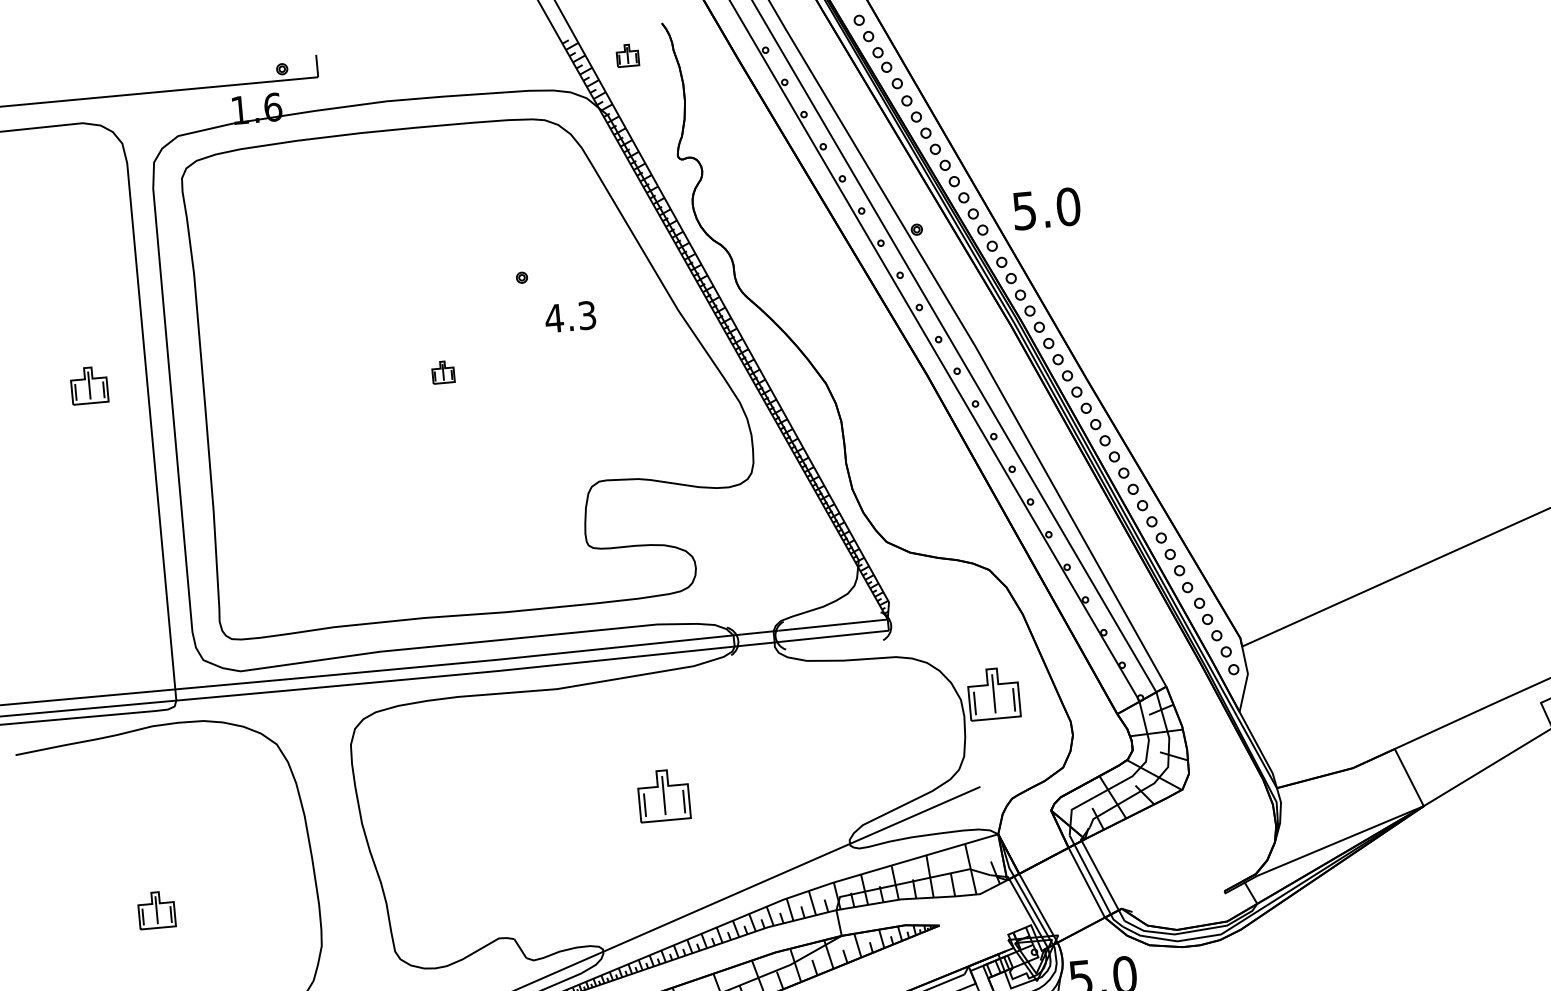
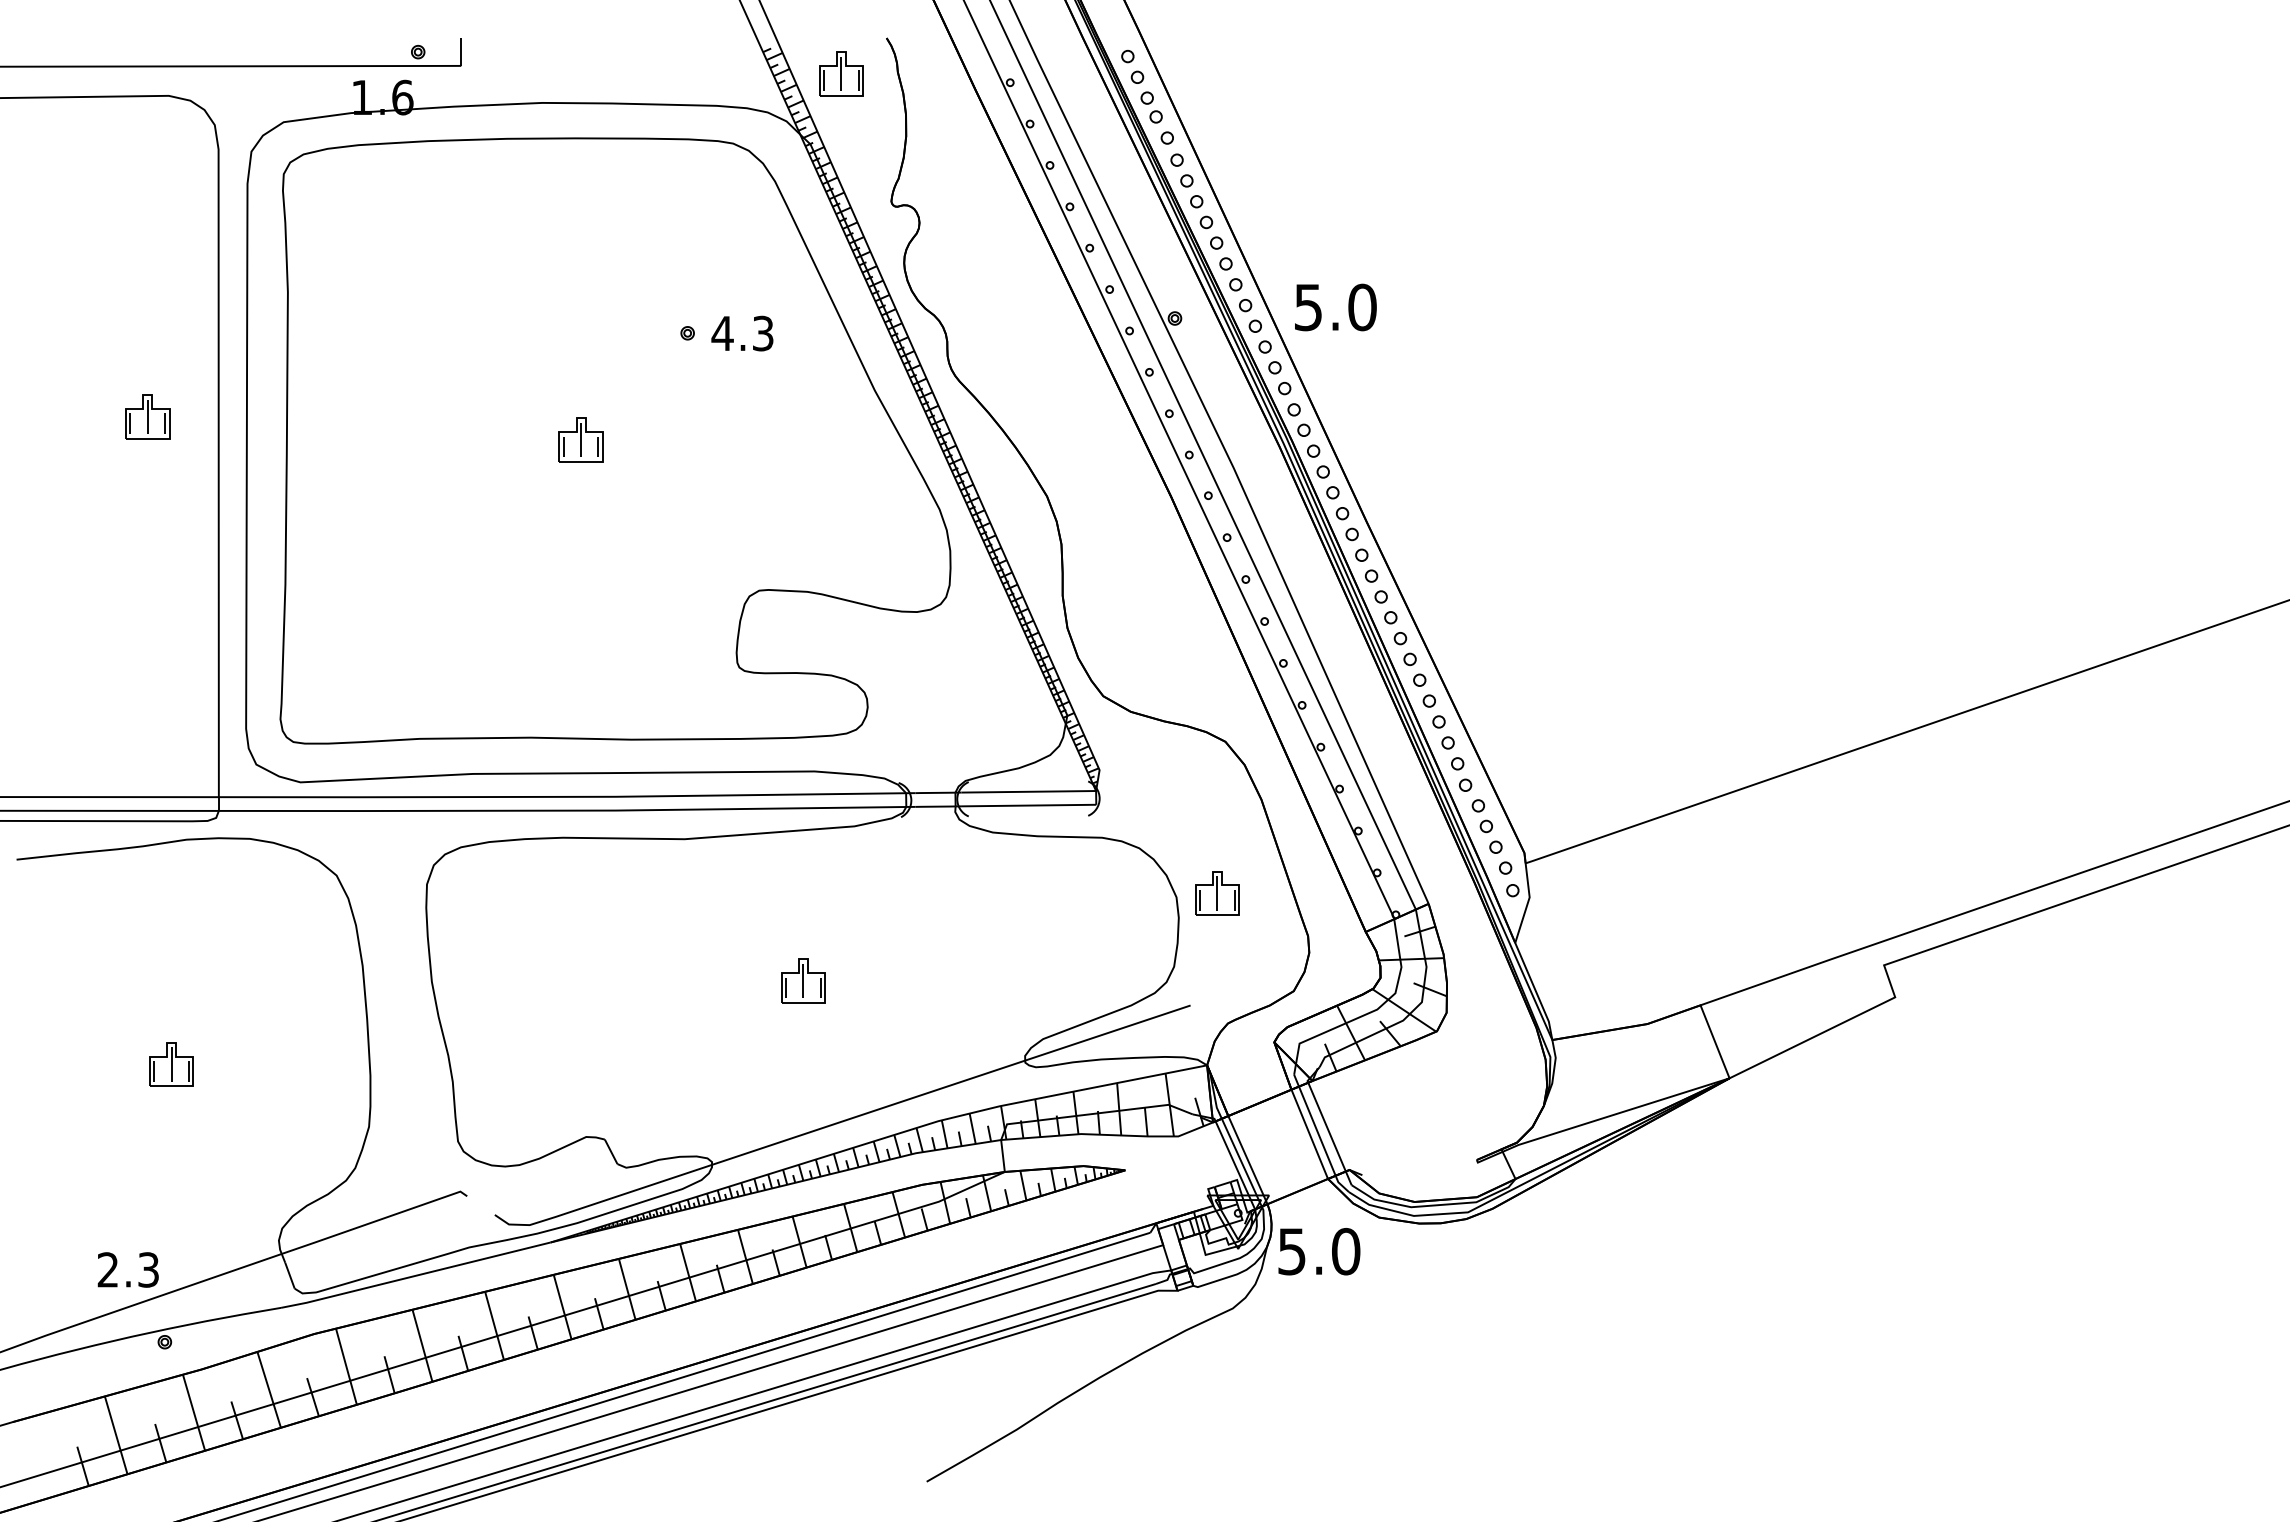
part: (627, 55) -> (841, 73), size x1.67
text: (570, 316) -> (742, 333), moved
part: (442, 372) -> (580, 439), size x1.67
part: (993, 693) -> (1217, 893), size x0.71
part: (663, 795) -> (803, 980), size x0.71

